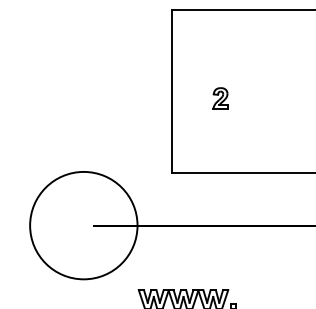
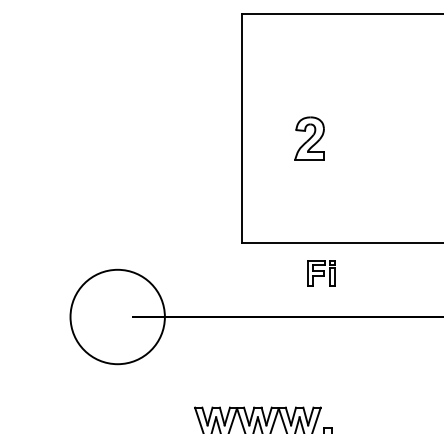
part: (220, 98) -> (309, 138), size x1.43
part: (228, 194) -> (321, 273), added
circle: (83, 225) -> (117, 316), size x0.62

